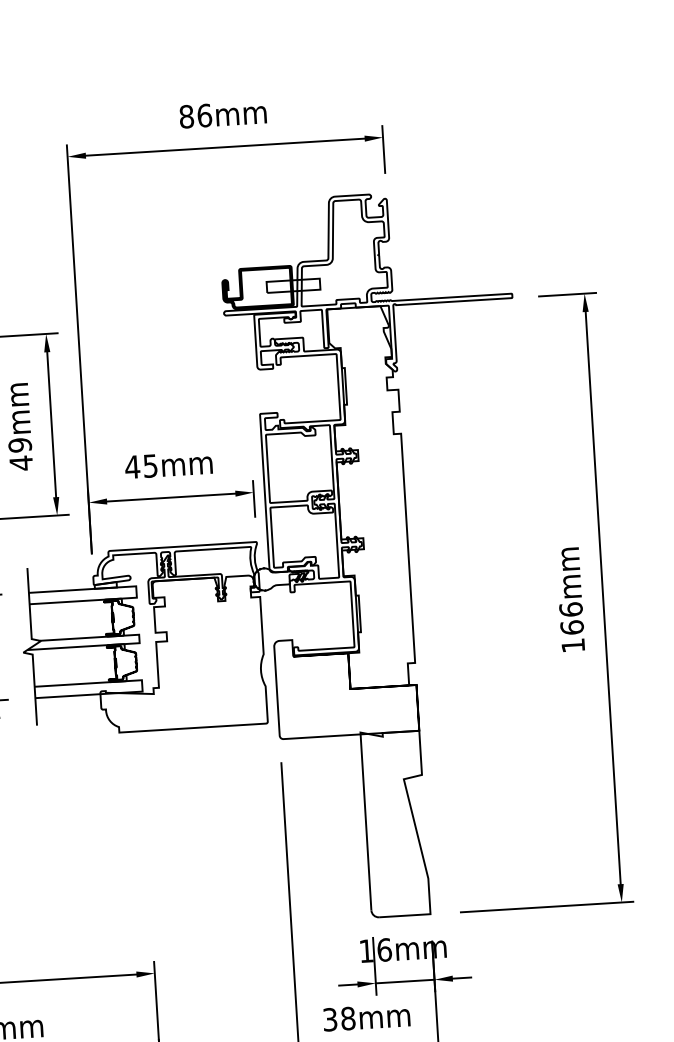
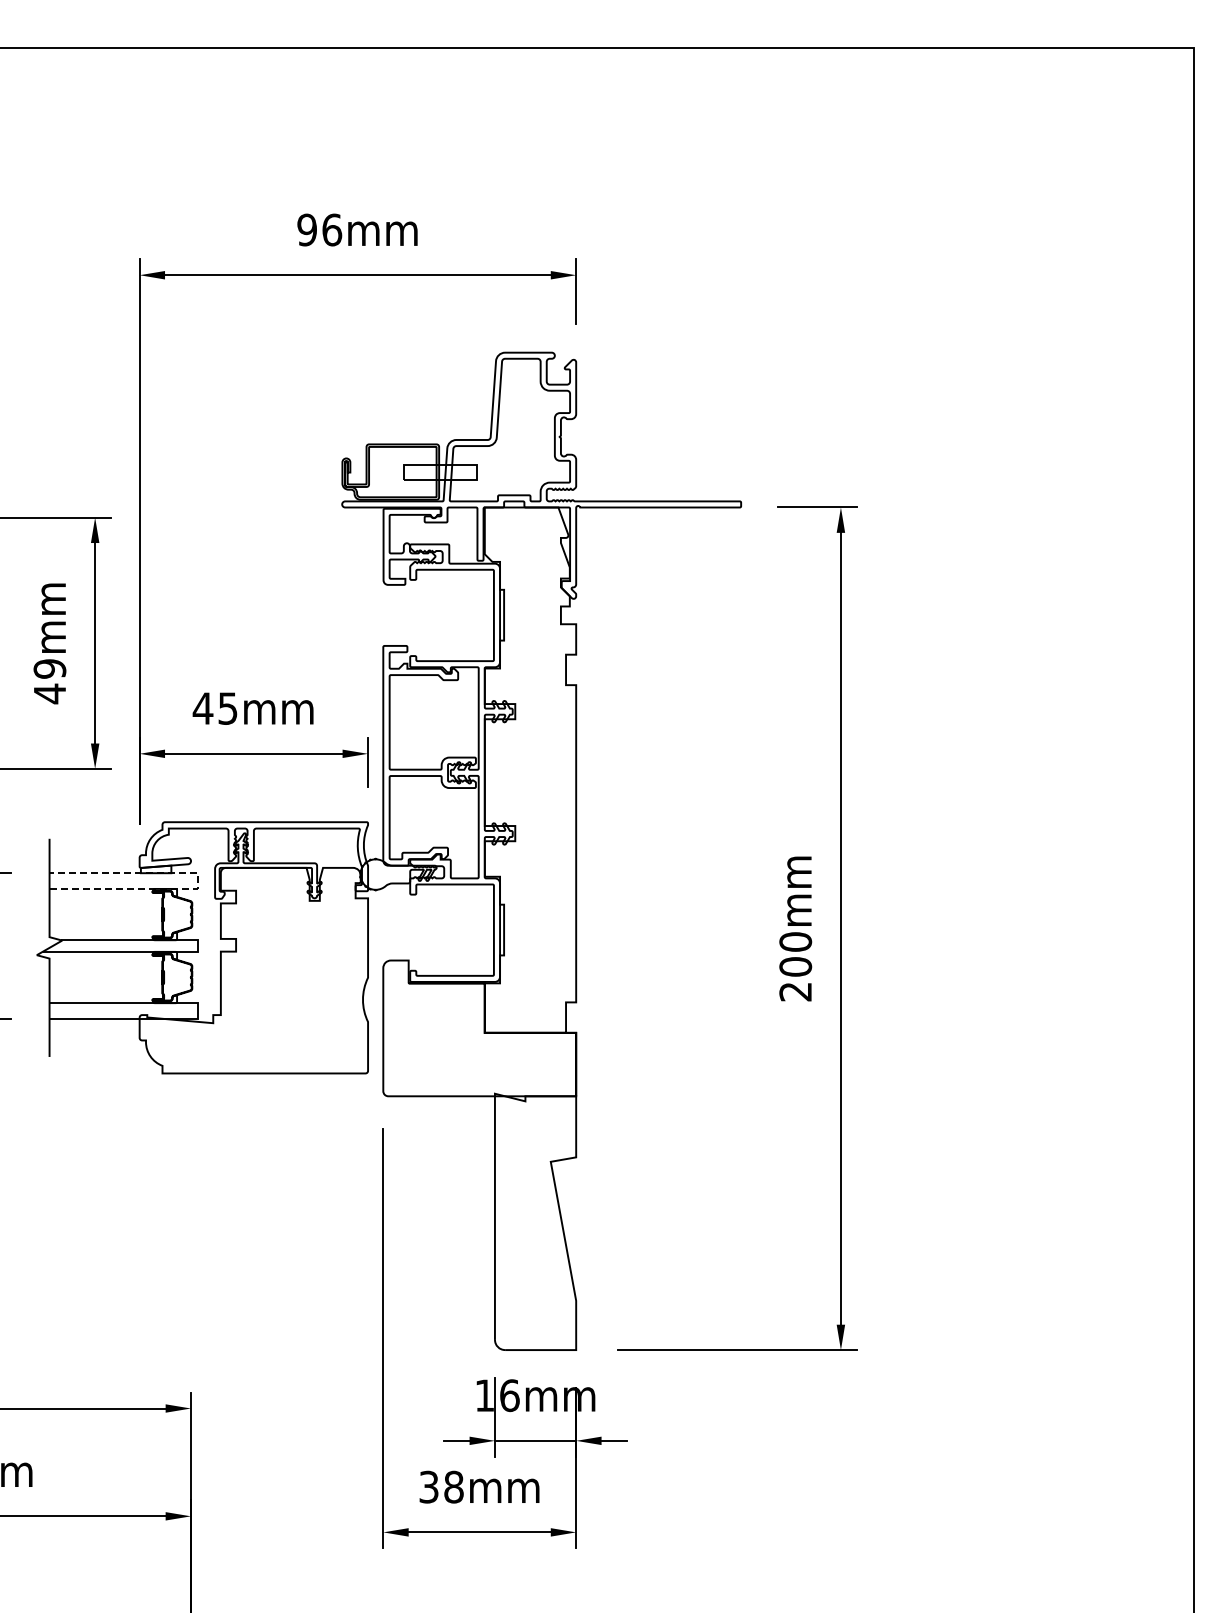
text: (186, 116) -> (306, 229), 86mm -> 96mm
line: (136, 592) -> (198, 881), solid -> dashed
text: (572, 627) -> (795, 966), 166mm -> 200mm

